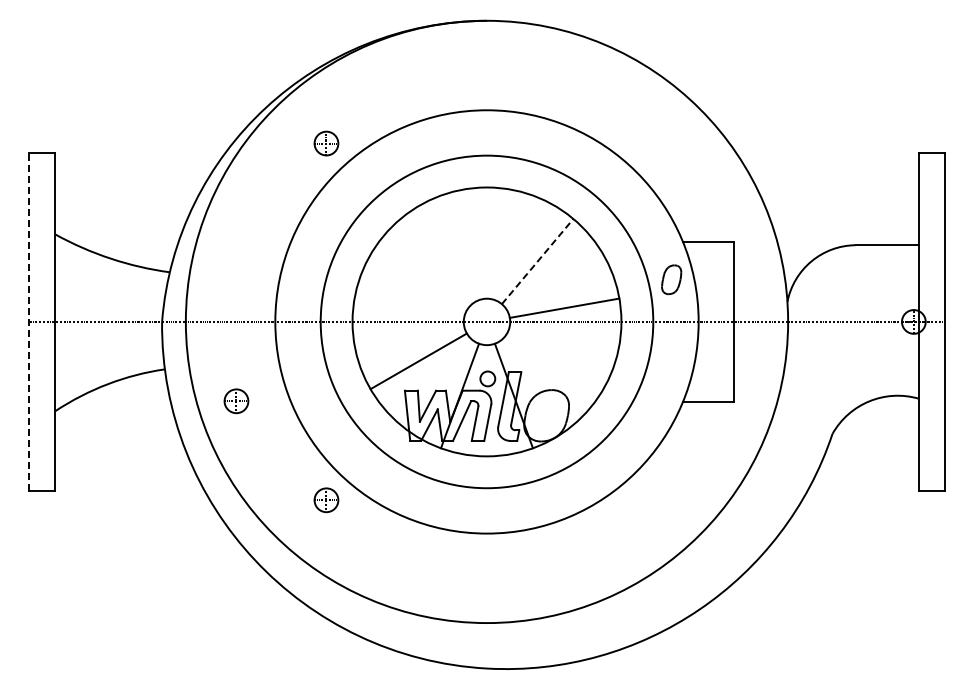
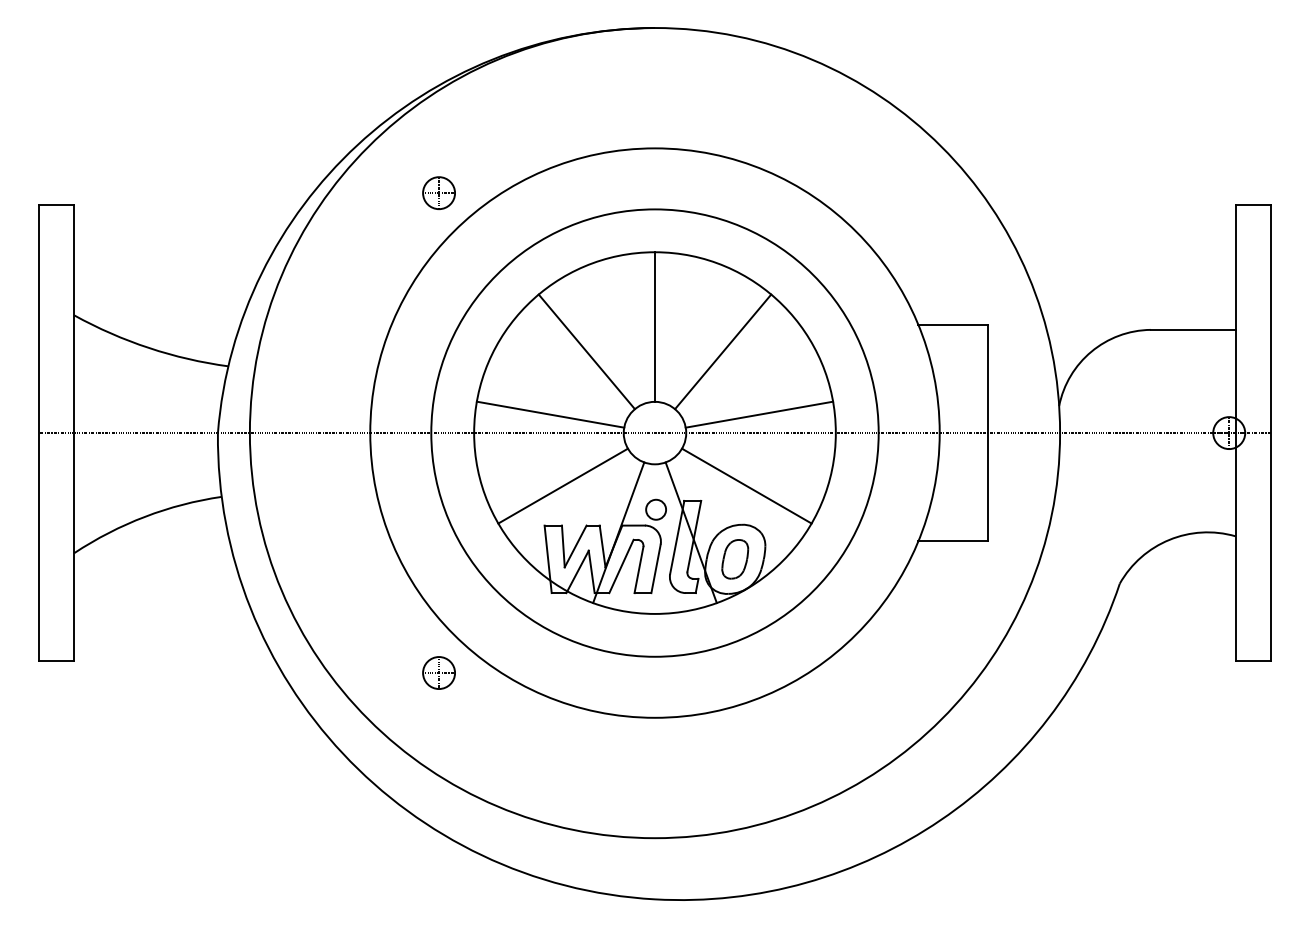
line: (487, 242) -> (655, 326), added
line: (436, 261) -> (587, 351), added
line: (537, 261) -> (722, 351), dashed -> solid
part: (671, 279) -> (735, 558), moved
line: (409, 307) -> (550, 413), added
line: (29, 321) -> (39, 432), dashed -> solid
line: (555, 361) -> (747, 486), added
part: (236, 401) -> (318, 540), removed

